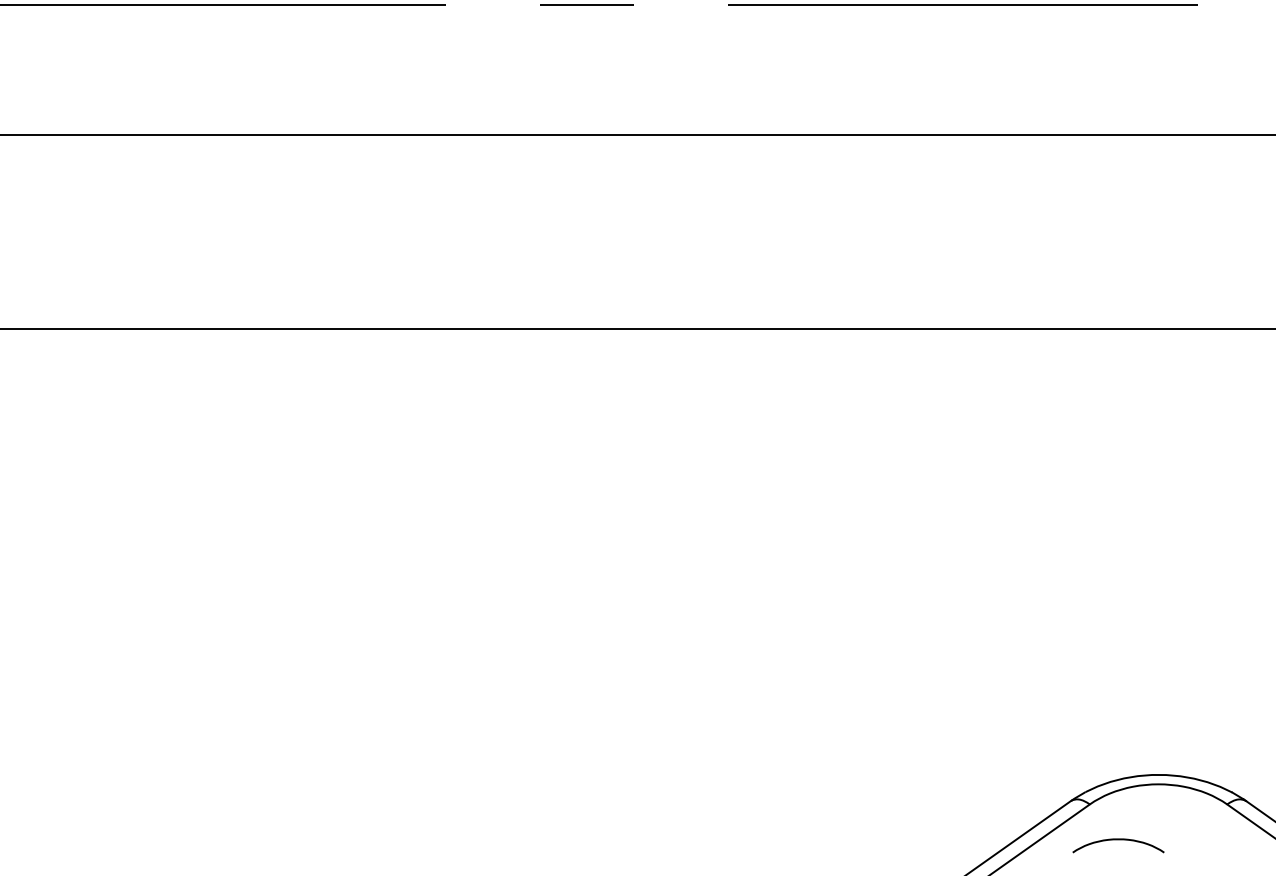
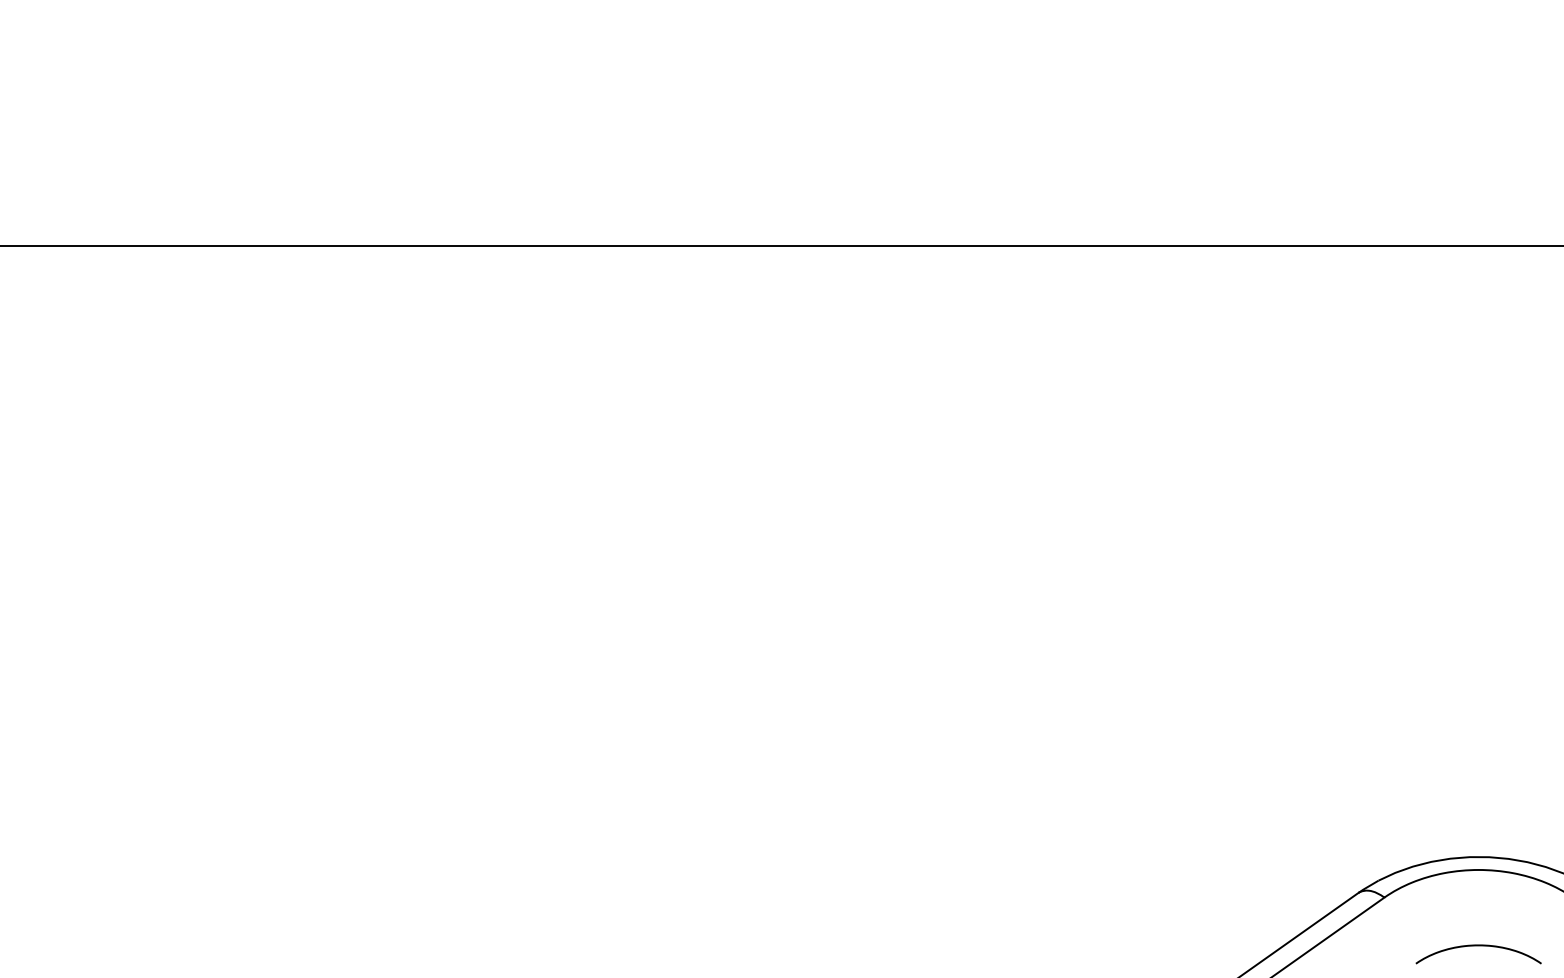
curve: (1118, 840) -> (1478, 947), moved

